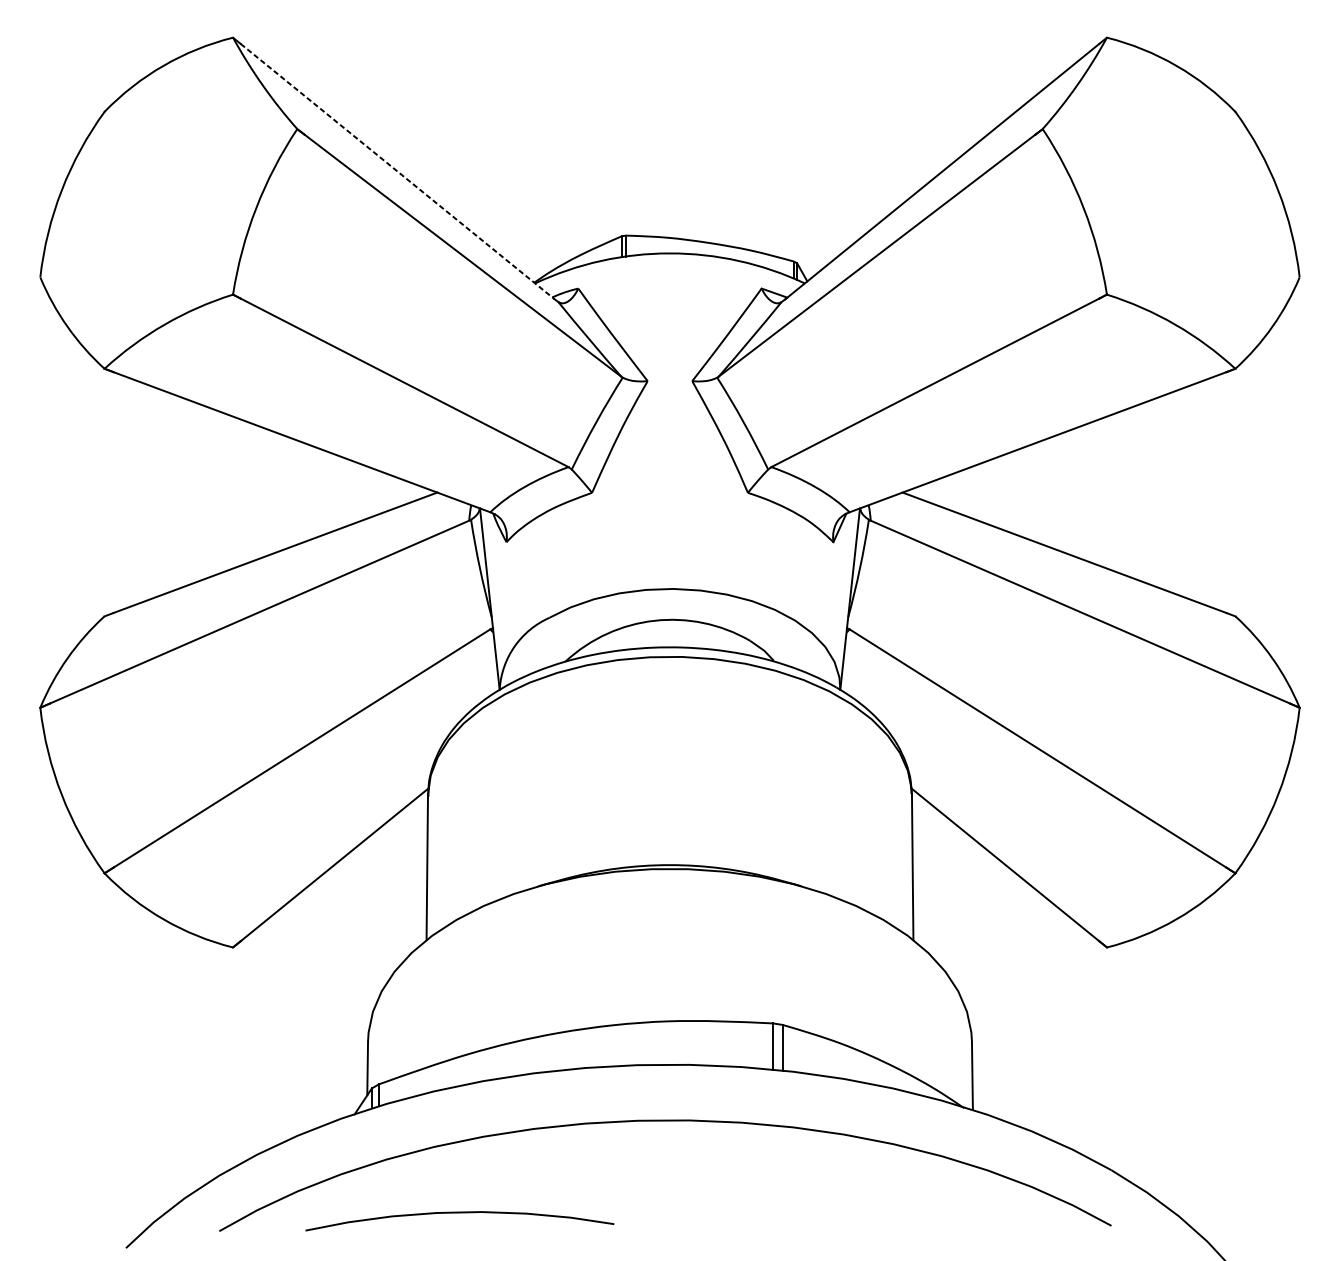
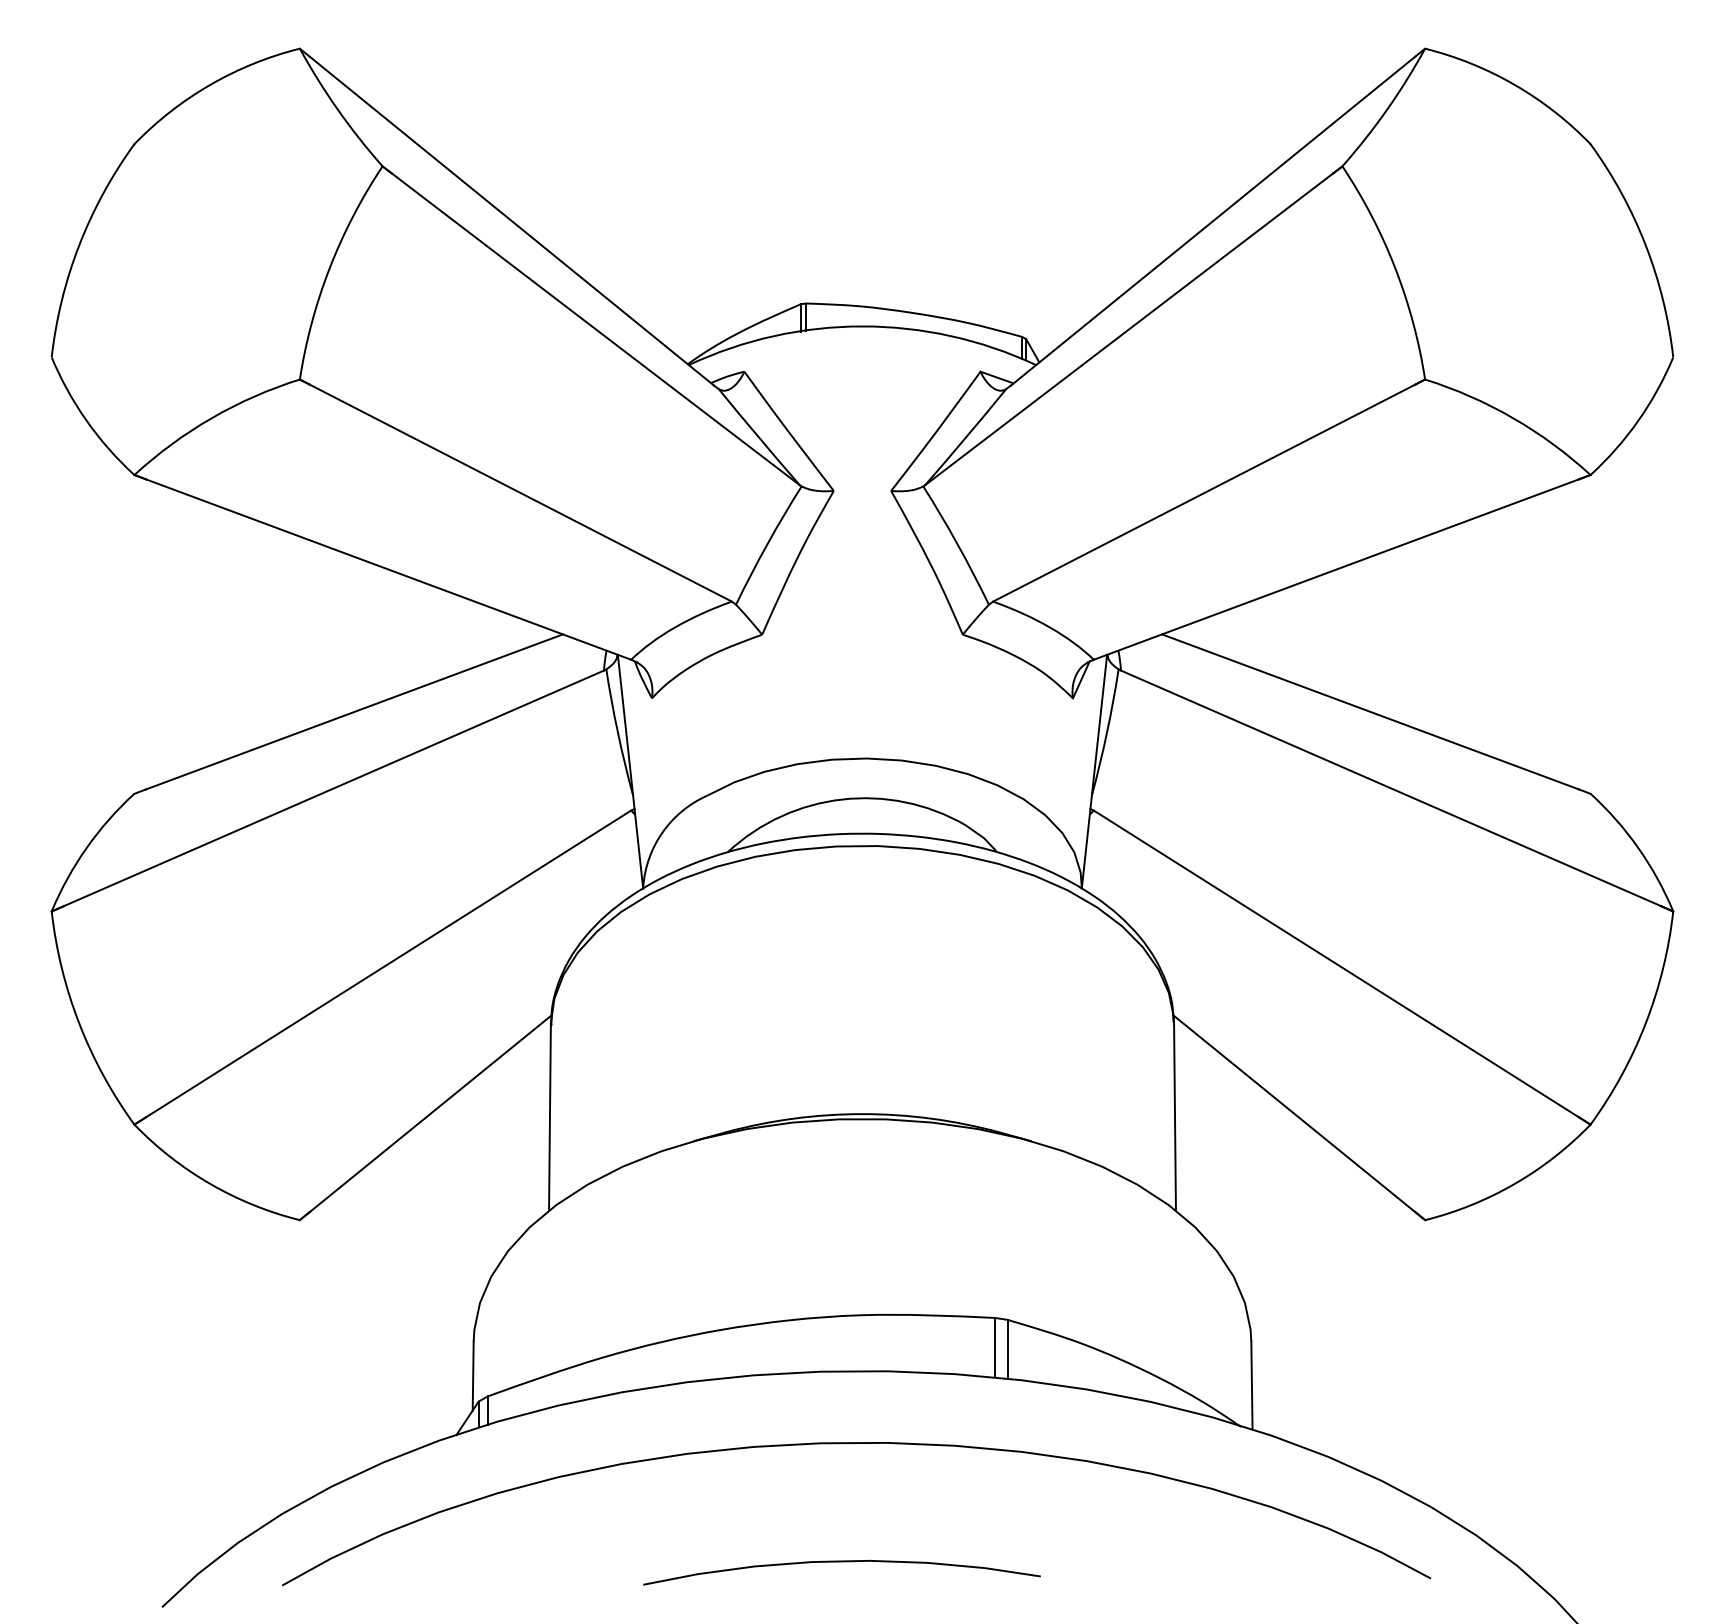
line: (398, 171) -> (512, 221), dashed -> solid
curve: (459, 1213) -> (841, 1562), moved

